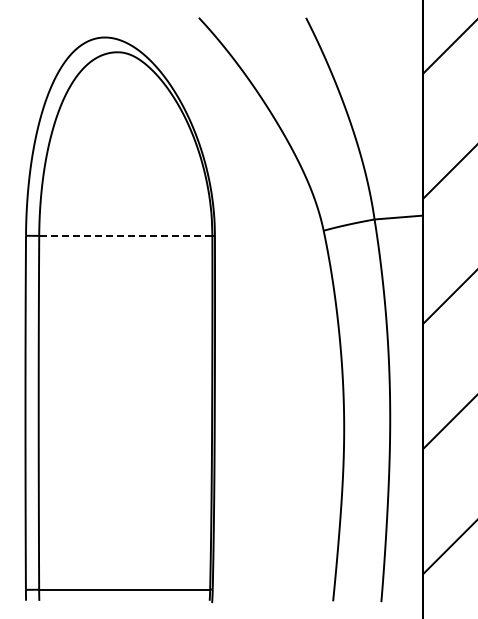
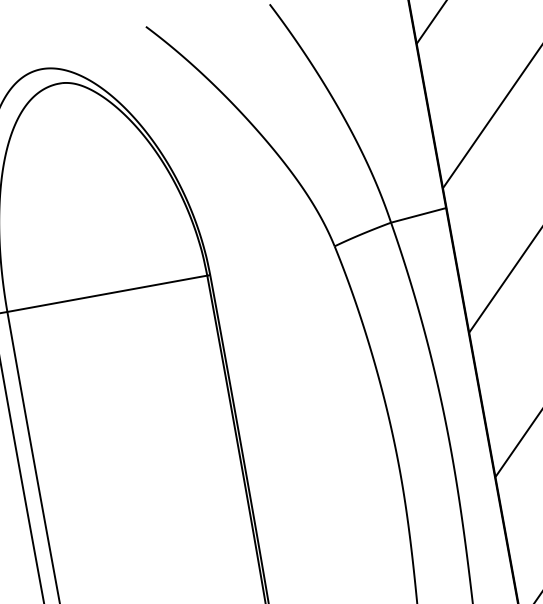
line: (125, 235) -> (106, 293), dashed -> solid

